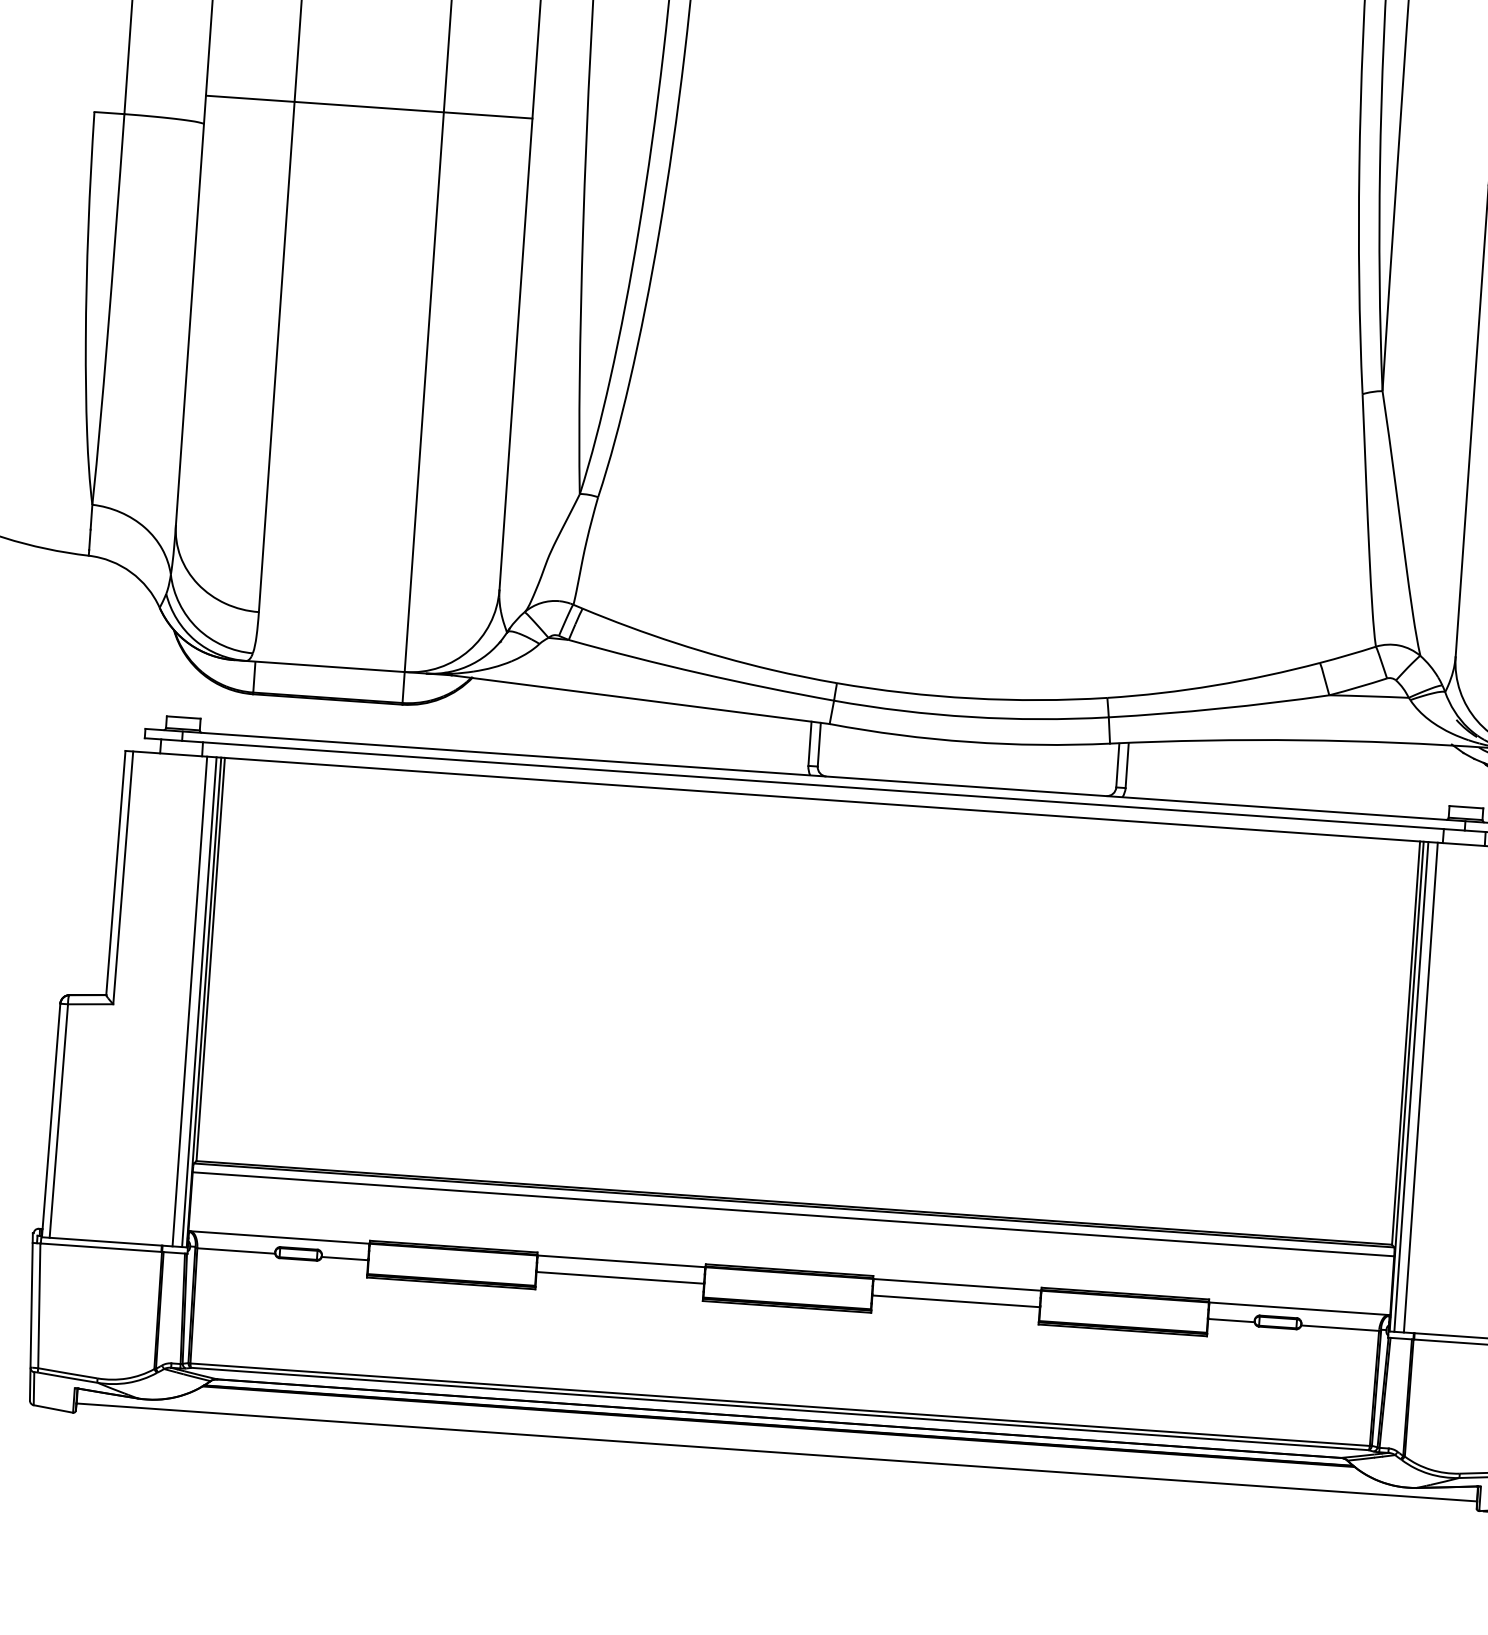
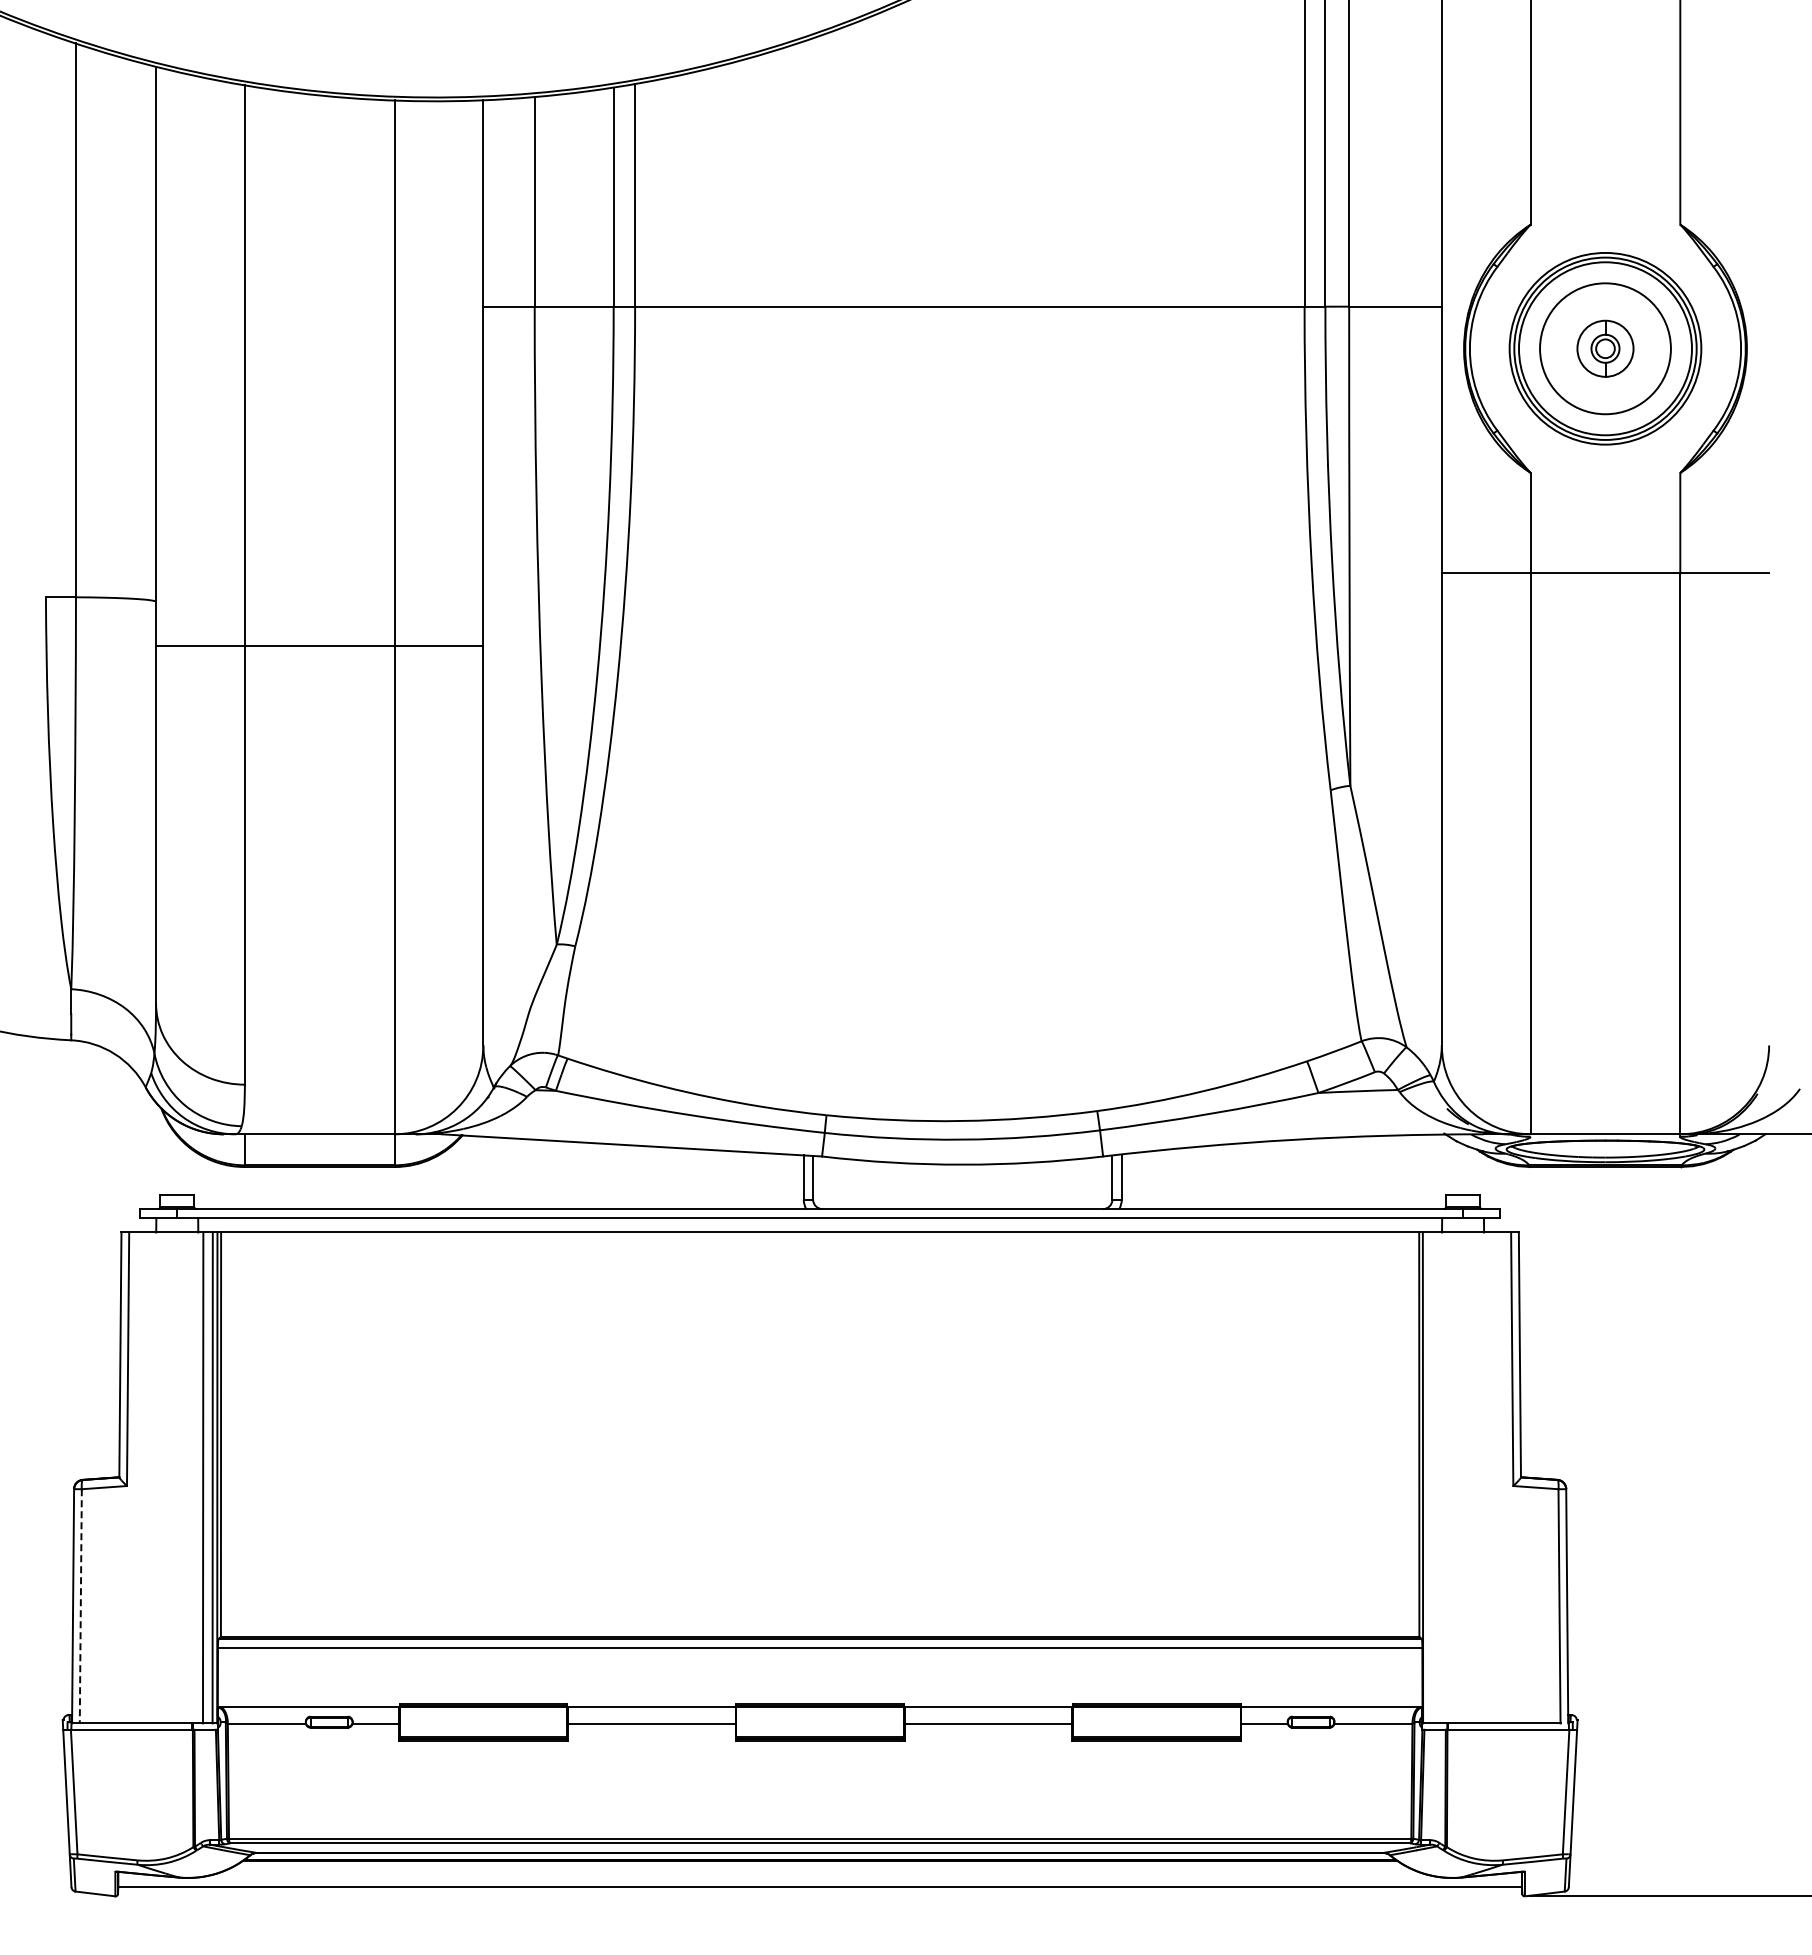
line: (369, 107) -> (319, 646), moved
line: (1411, 1086) -> (1427, 1477), removed
line: (1420, 1087) -> (1436, 1477), removed
line: (58, 1121) -> (80, 1606), solid -> dashed

